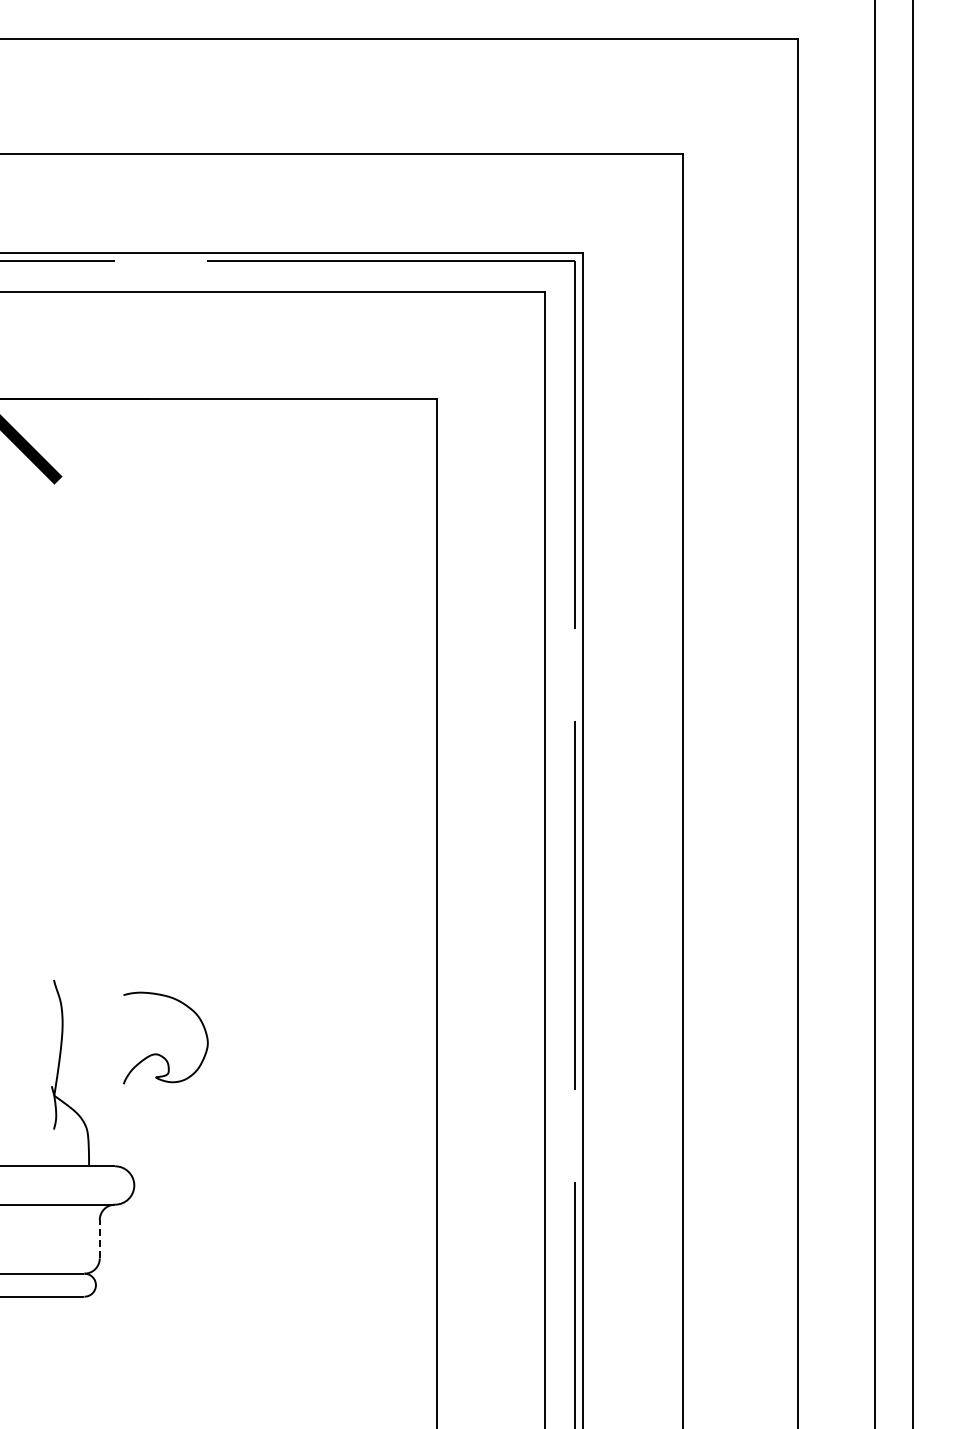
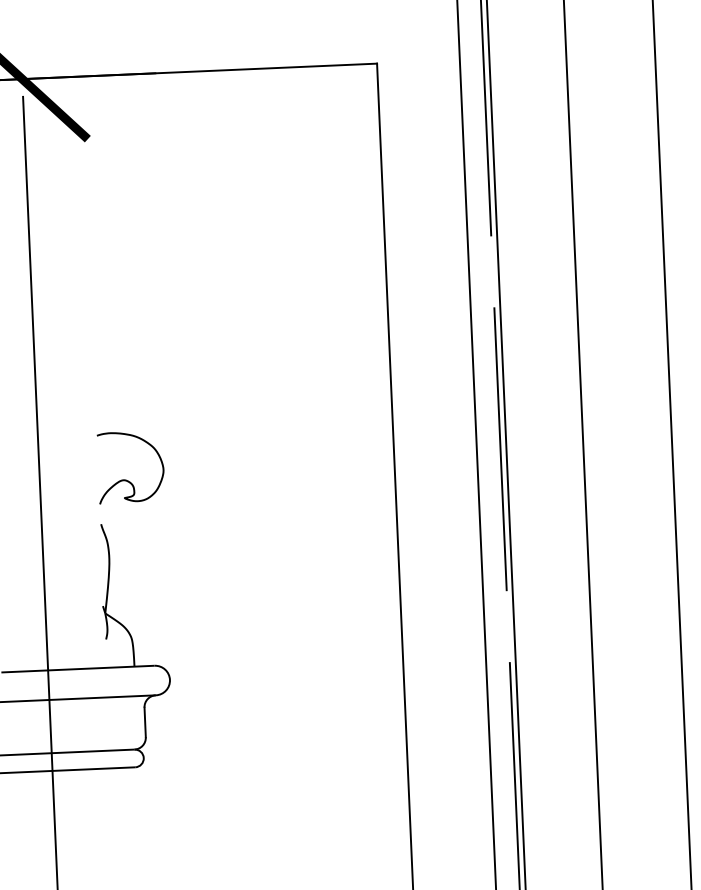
curve: (158, 1053) -> (125, 479), moved
line: (99, 1238) -> (144, 721), dashed -> solid

